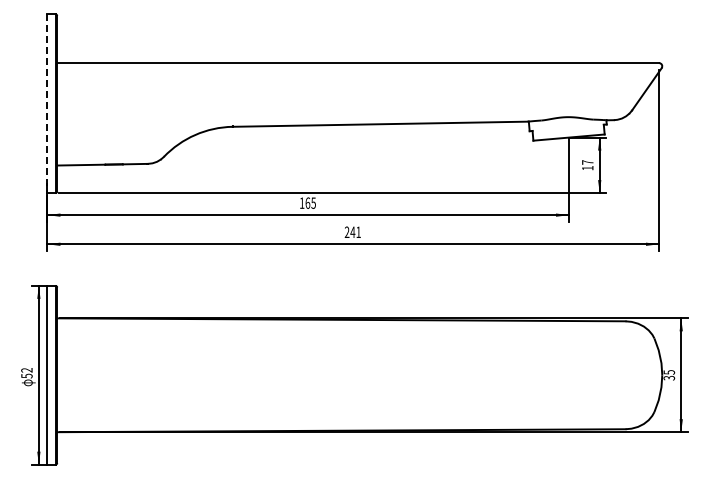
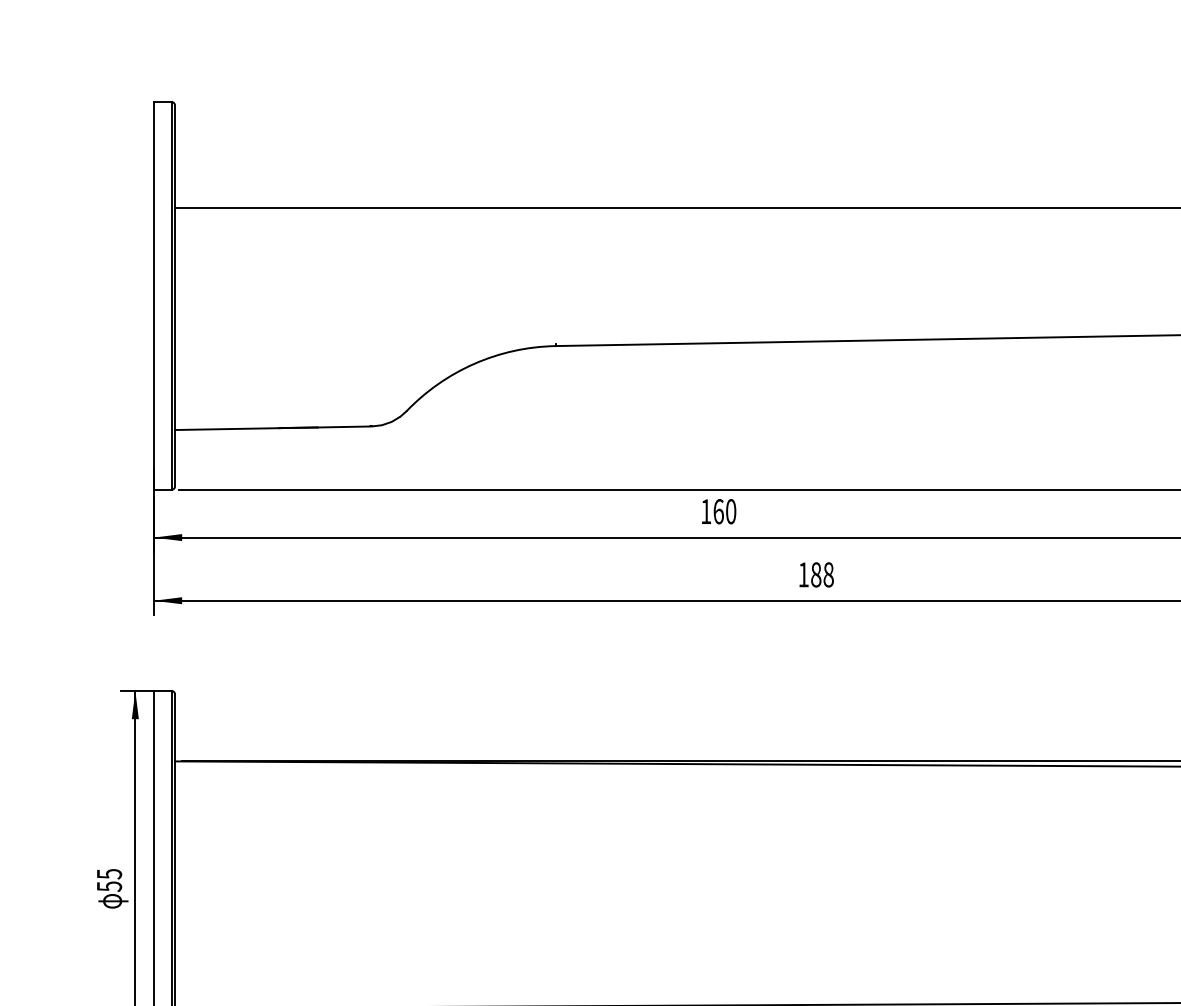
line: (47, 104) -> (154, 297), dashed -> solid
text: (313, 202) -> (730, 510), 165 -> 160
text: (352, 232) -> (815, 575), 241 -> 188
text: (26, 370) -> (108, 874), 52 -> 55

